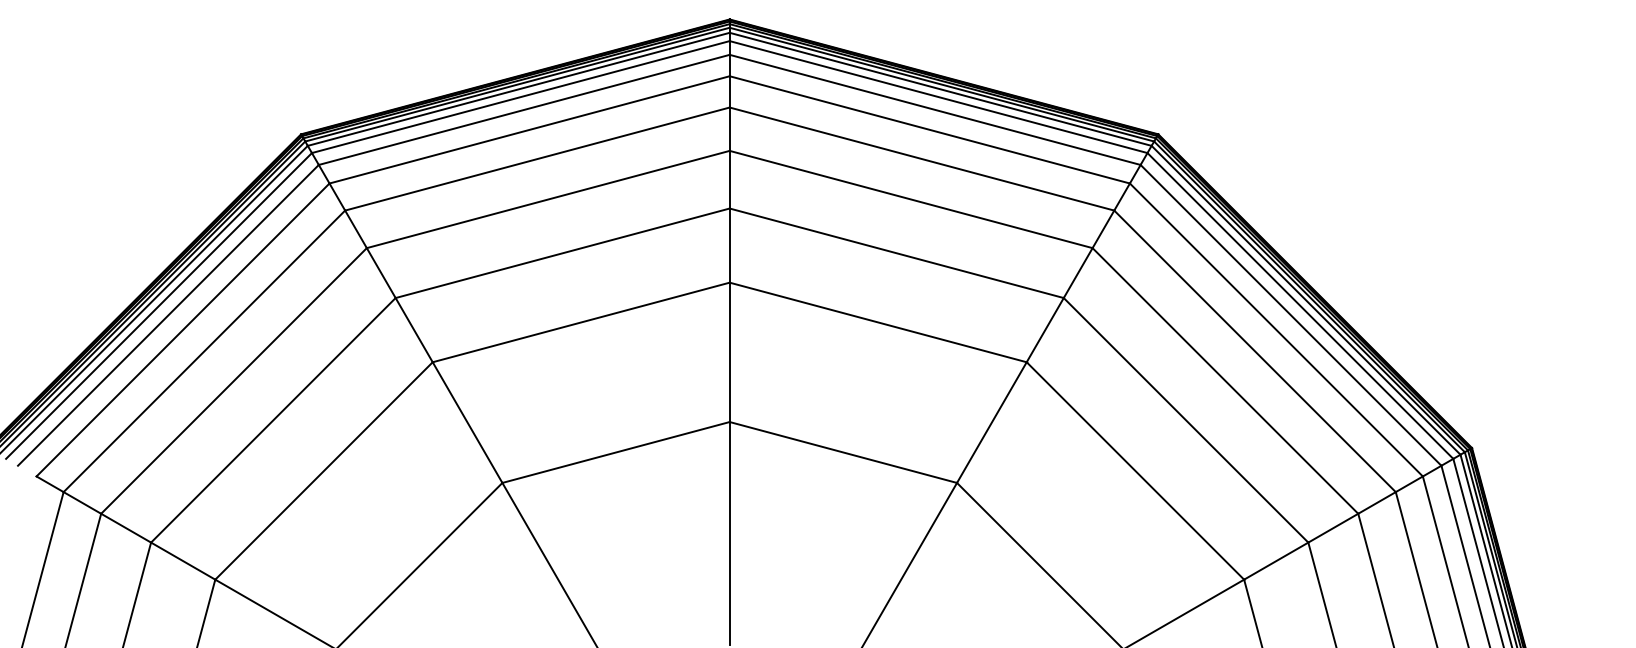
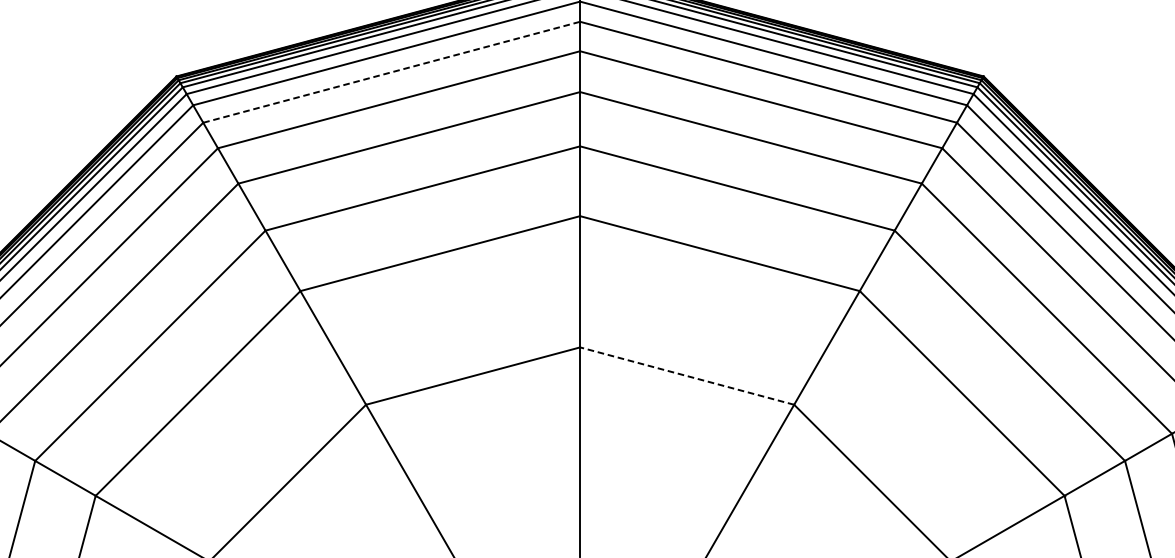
line: (530, 129) -> (392, 71), solid -> dashed
line: (843, 452) -> (687, 376), solid -> dashed

